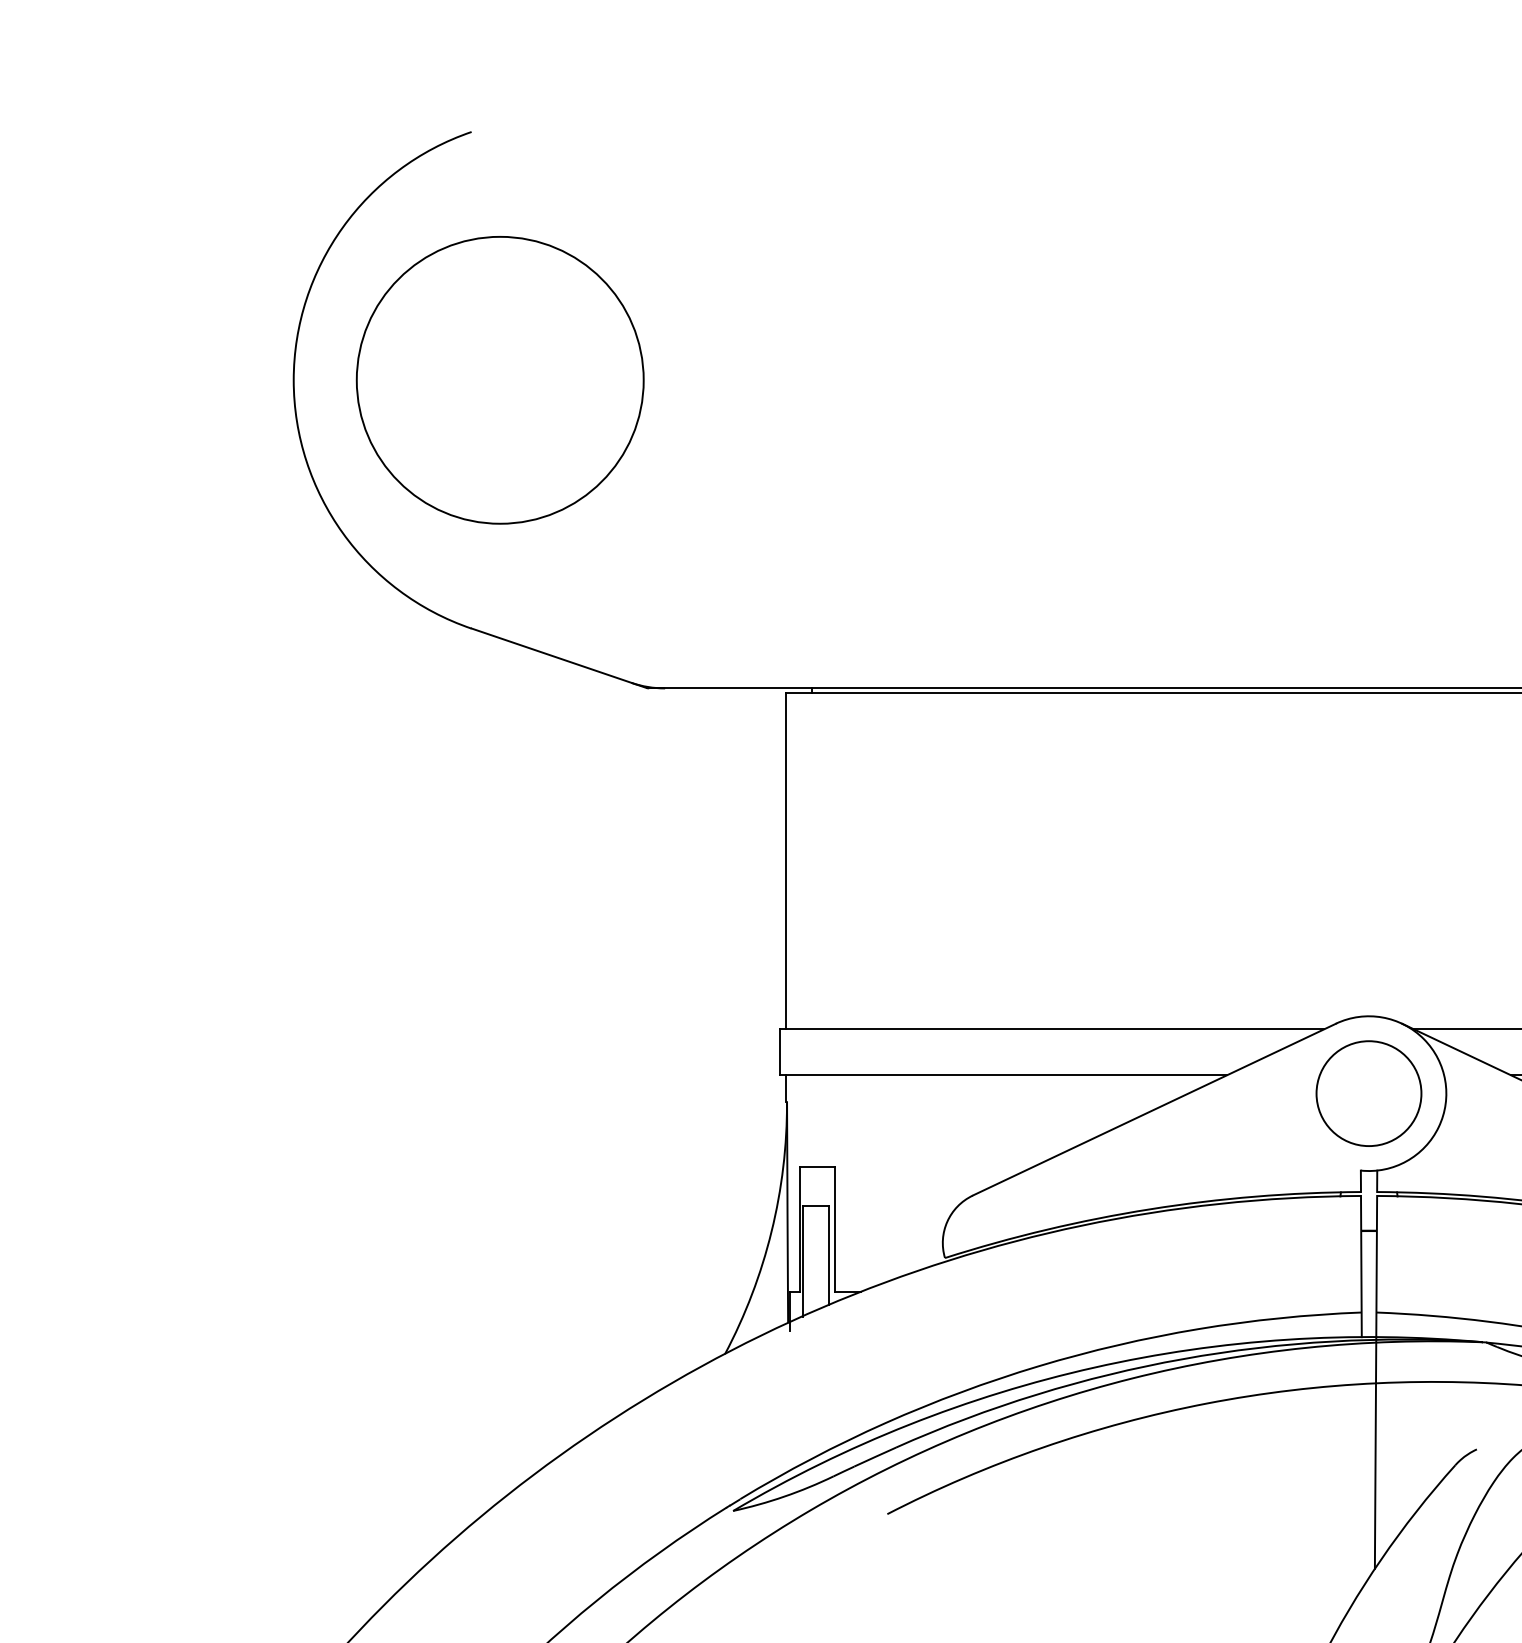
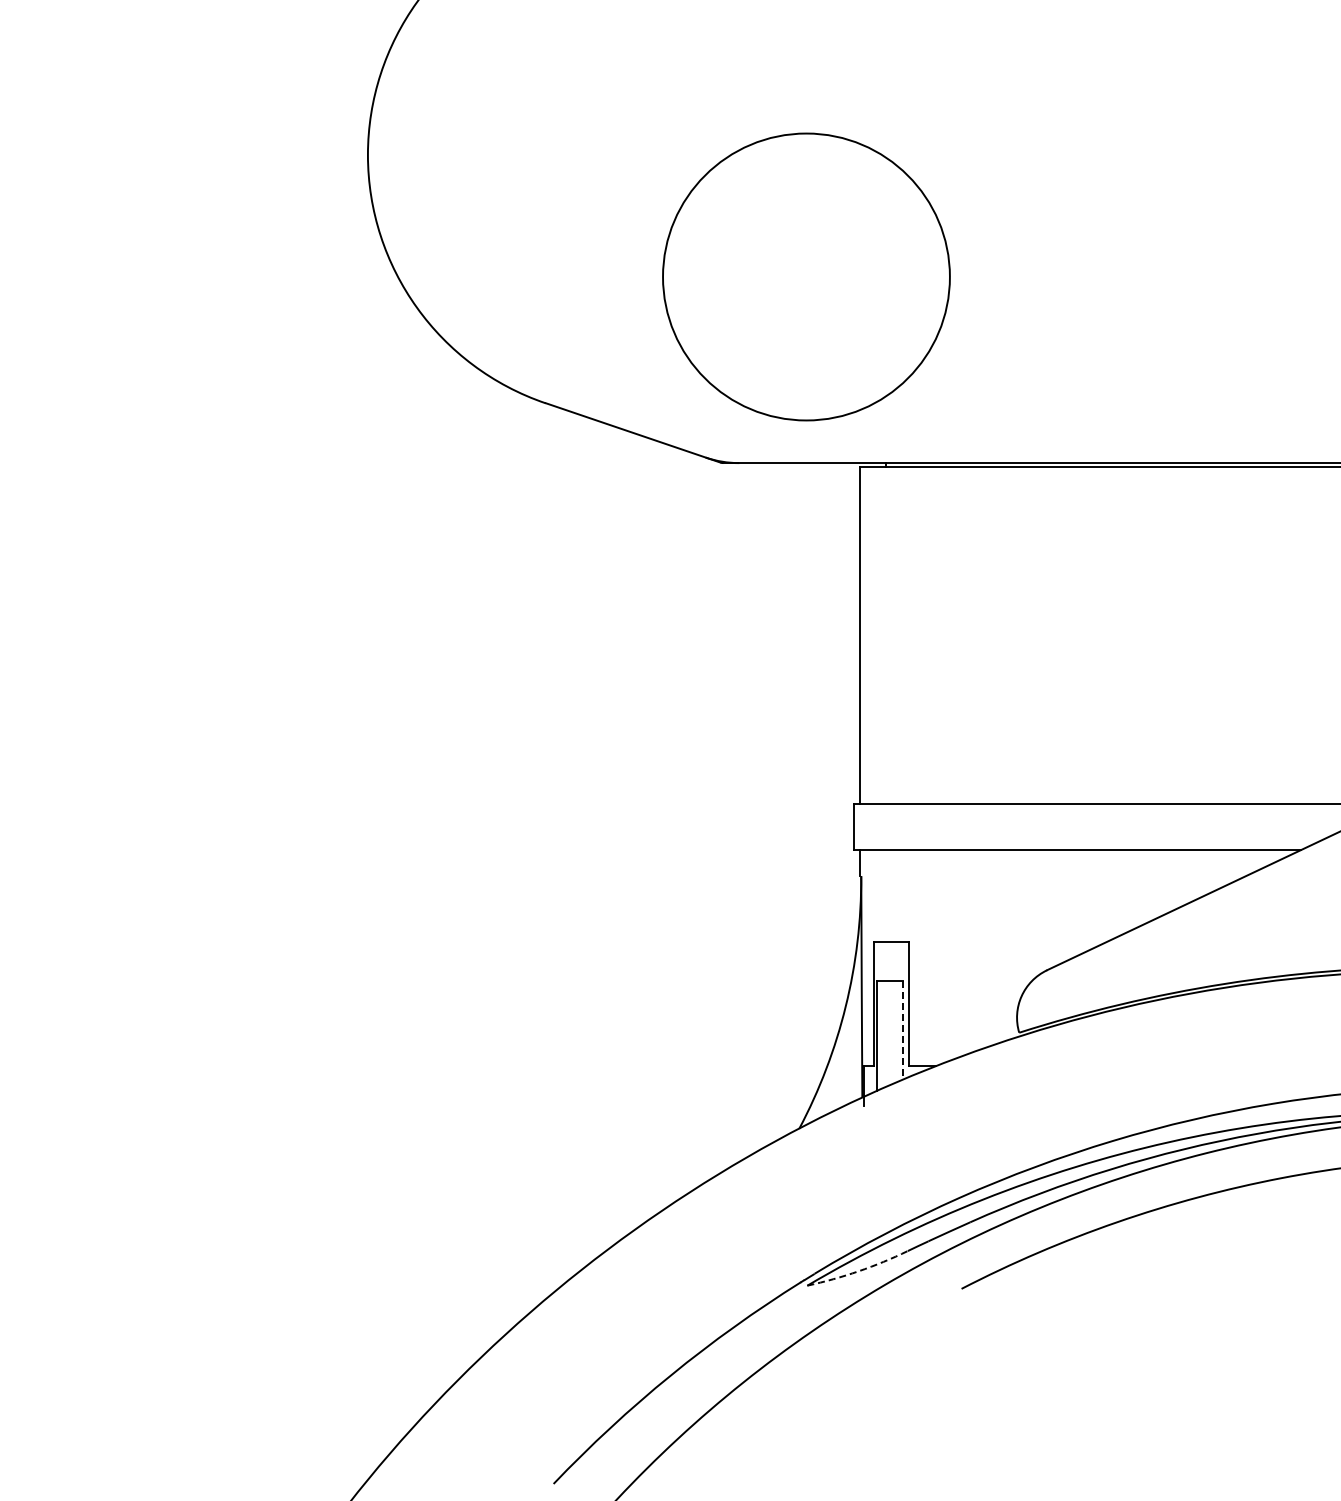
circle: (499, 380) -> (805, 277), moved
line: (829, 1256) -> (903, 1031), solid -> dashed
arc: (784, 1496) -> (858, 1271), solid -> dashed

